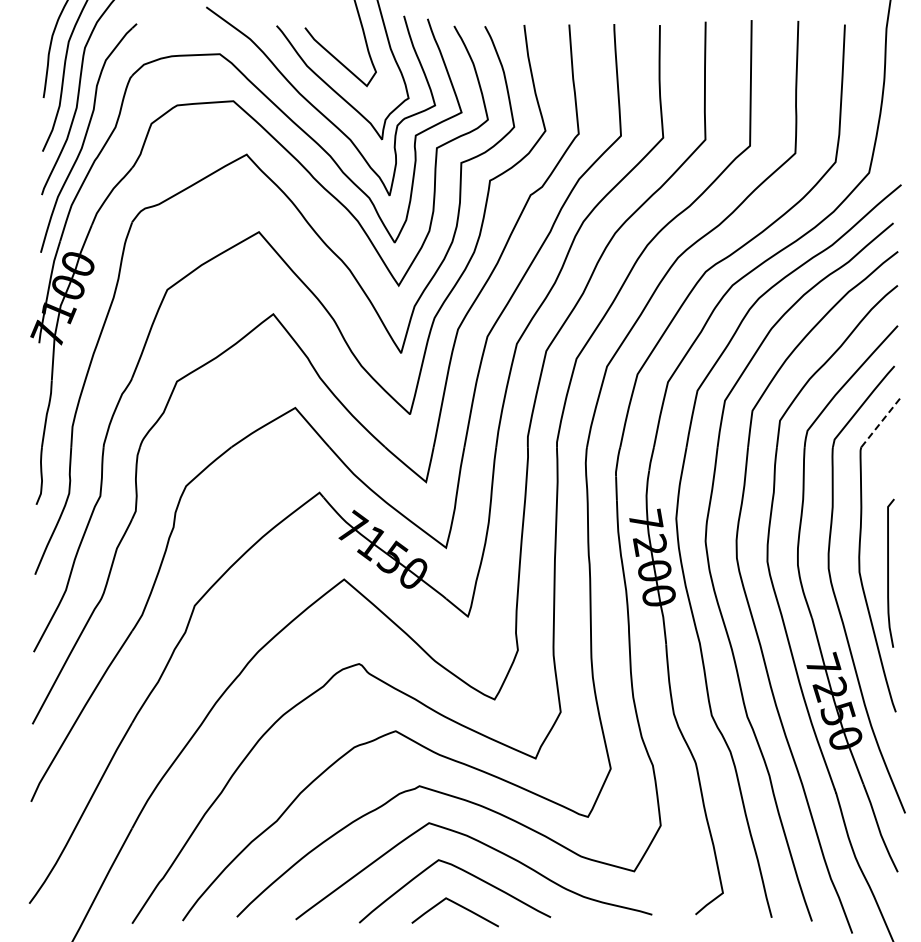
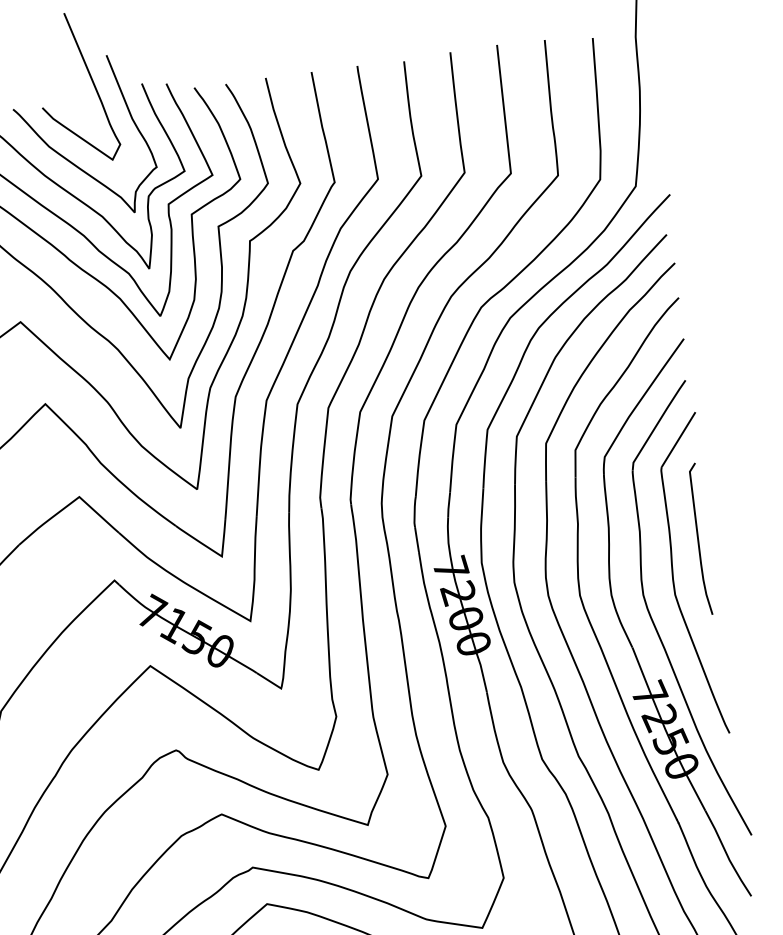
line: (881, 422) -> (679, 439), dashed -> solid
curve: (888, 572) -> (698, 538), moved

